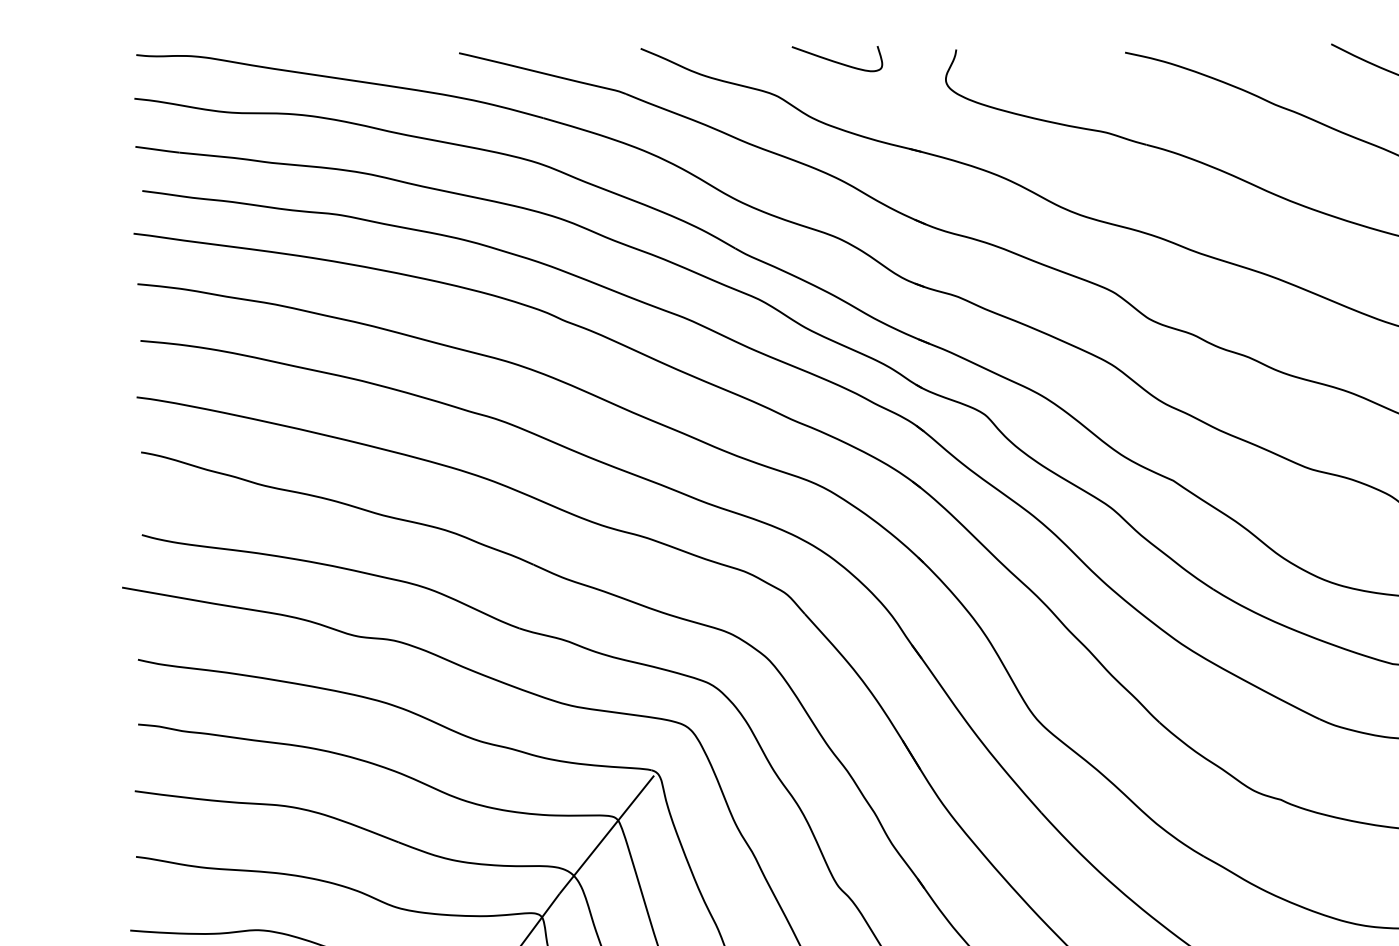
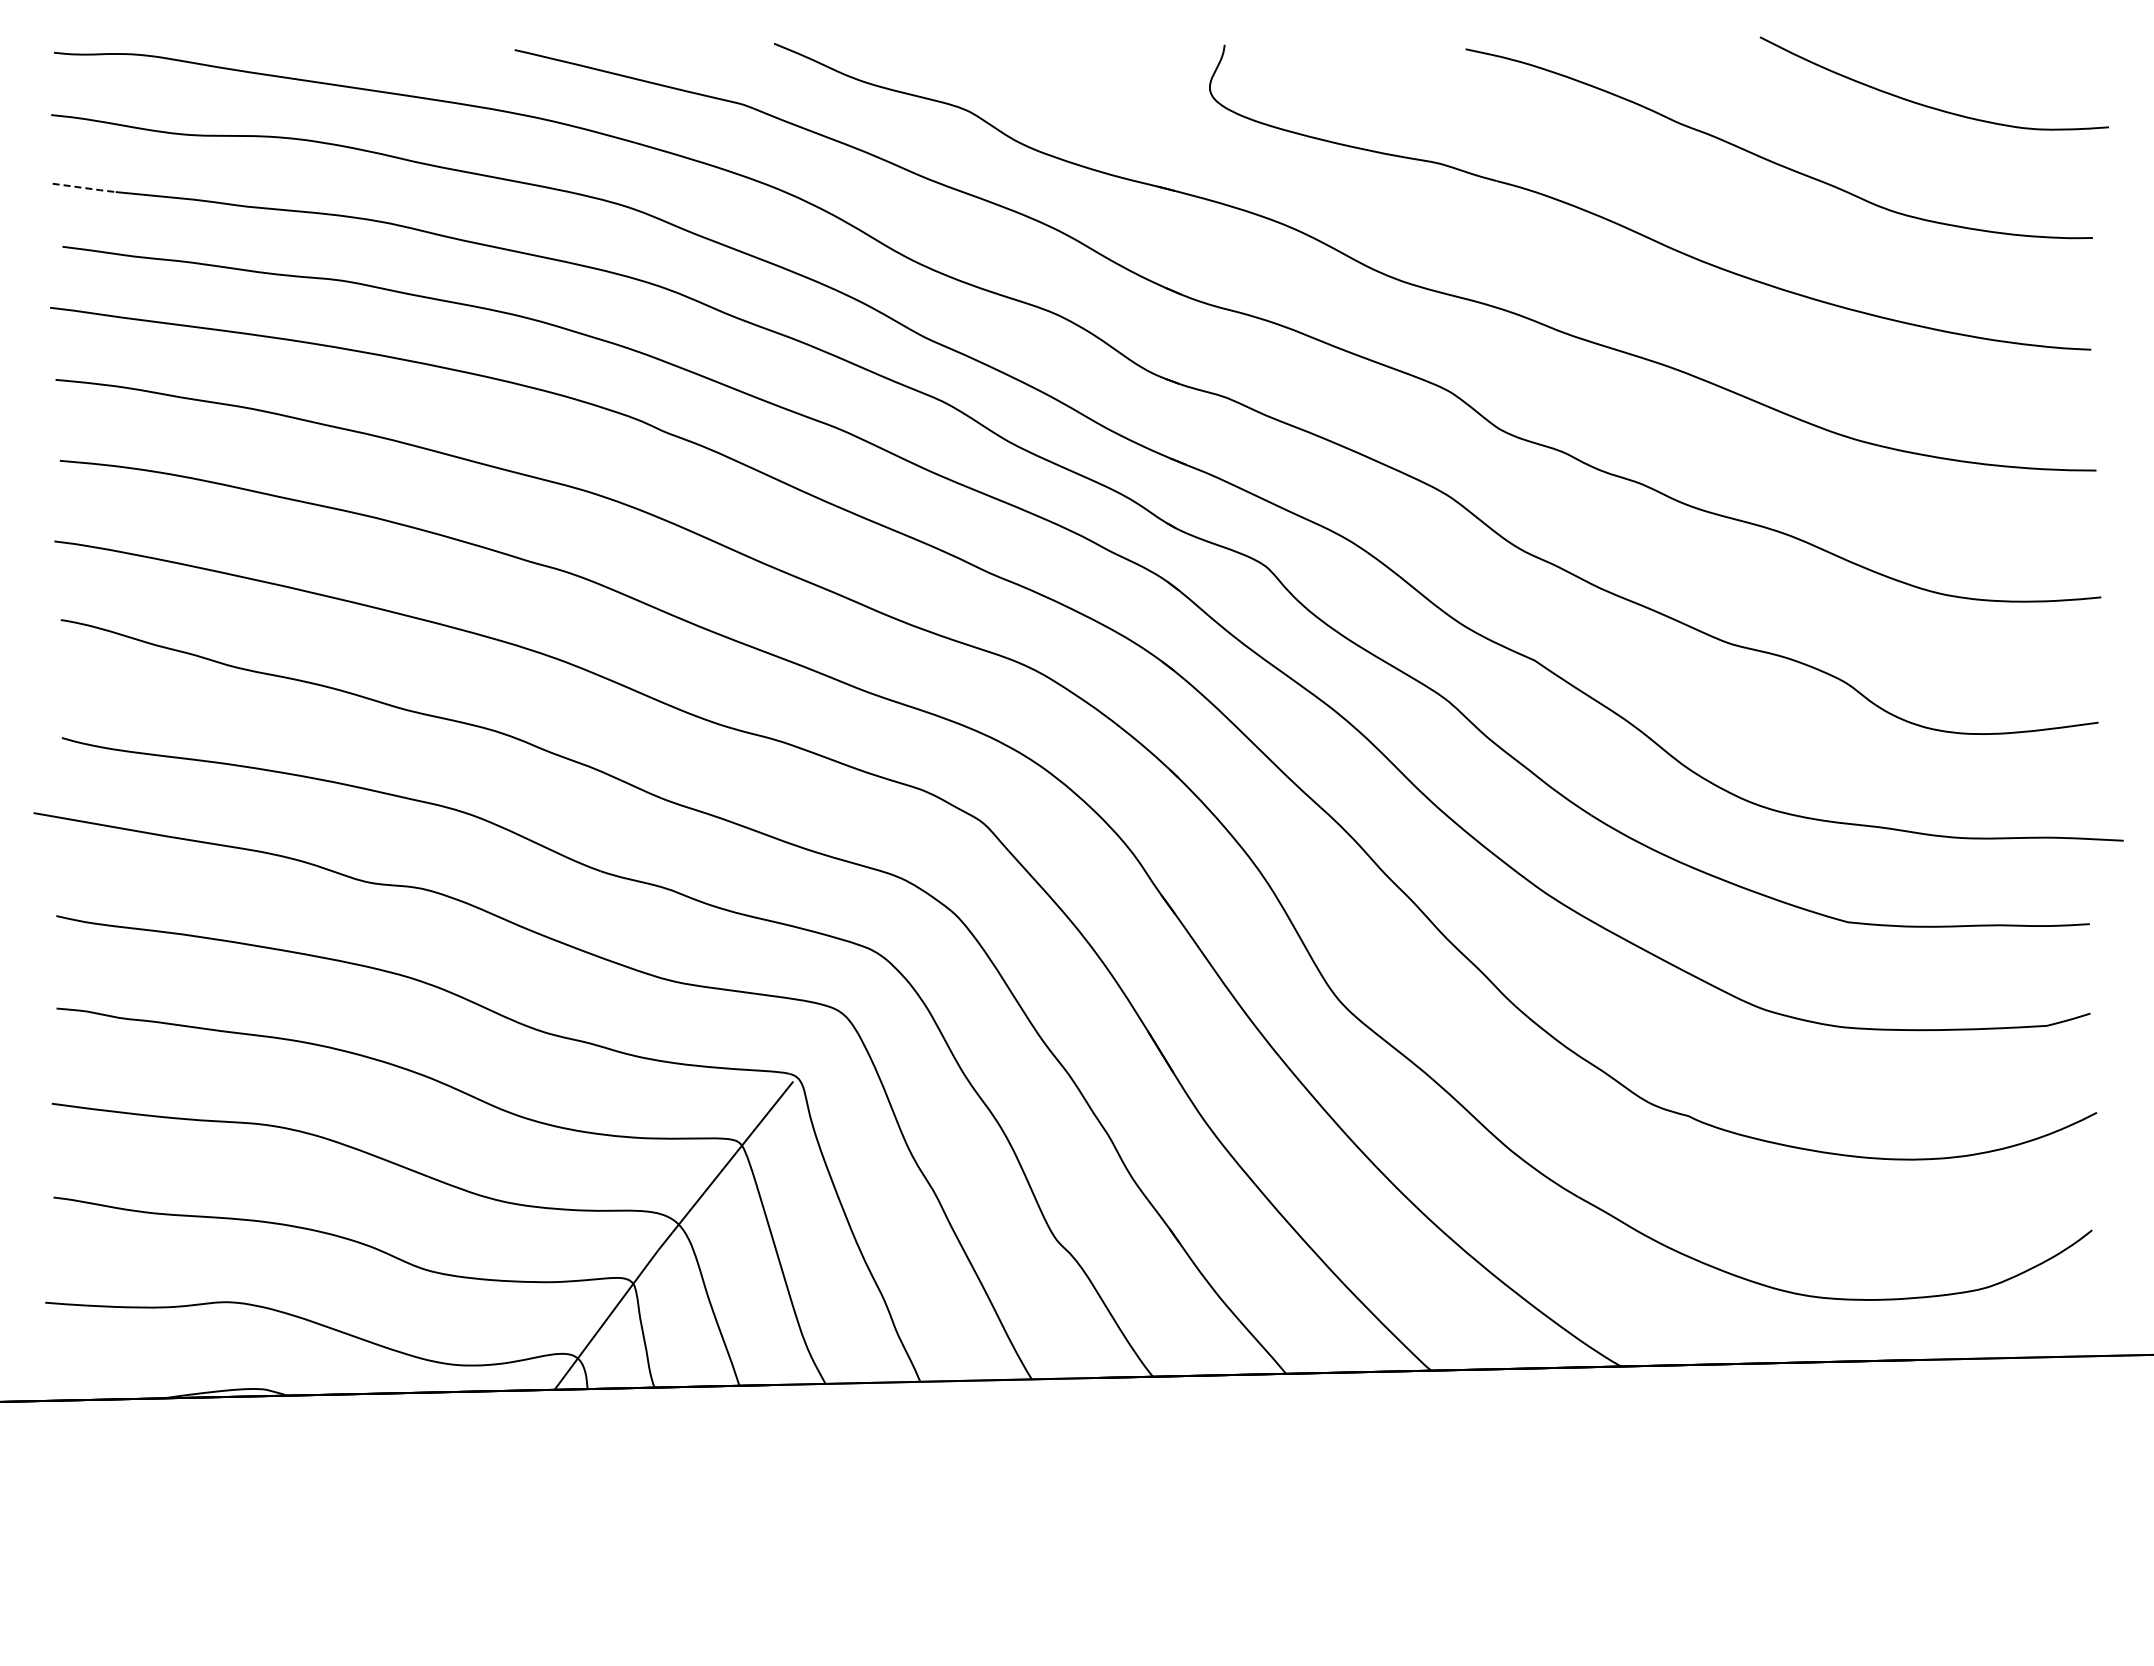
curve: (835, 61) -> (1052, 61), removed
line: (157, 150) -> (84, 188), solid -> dashed

